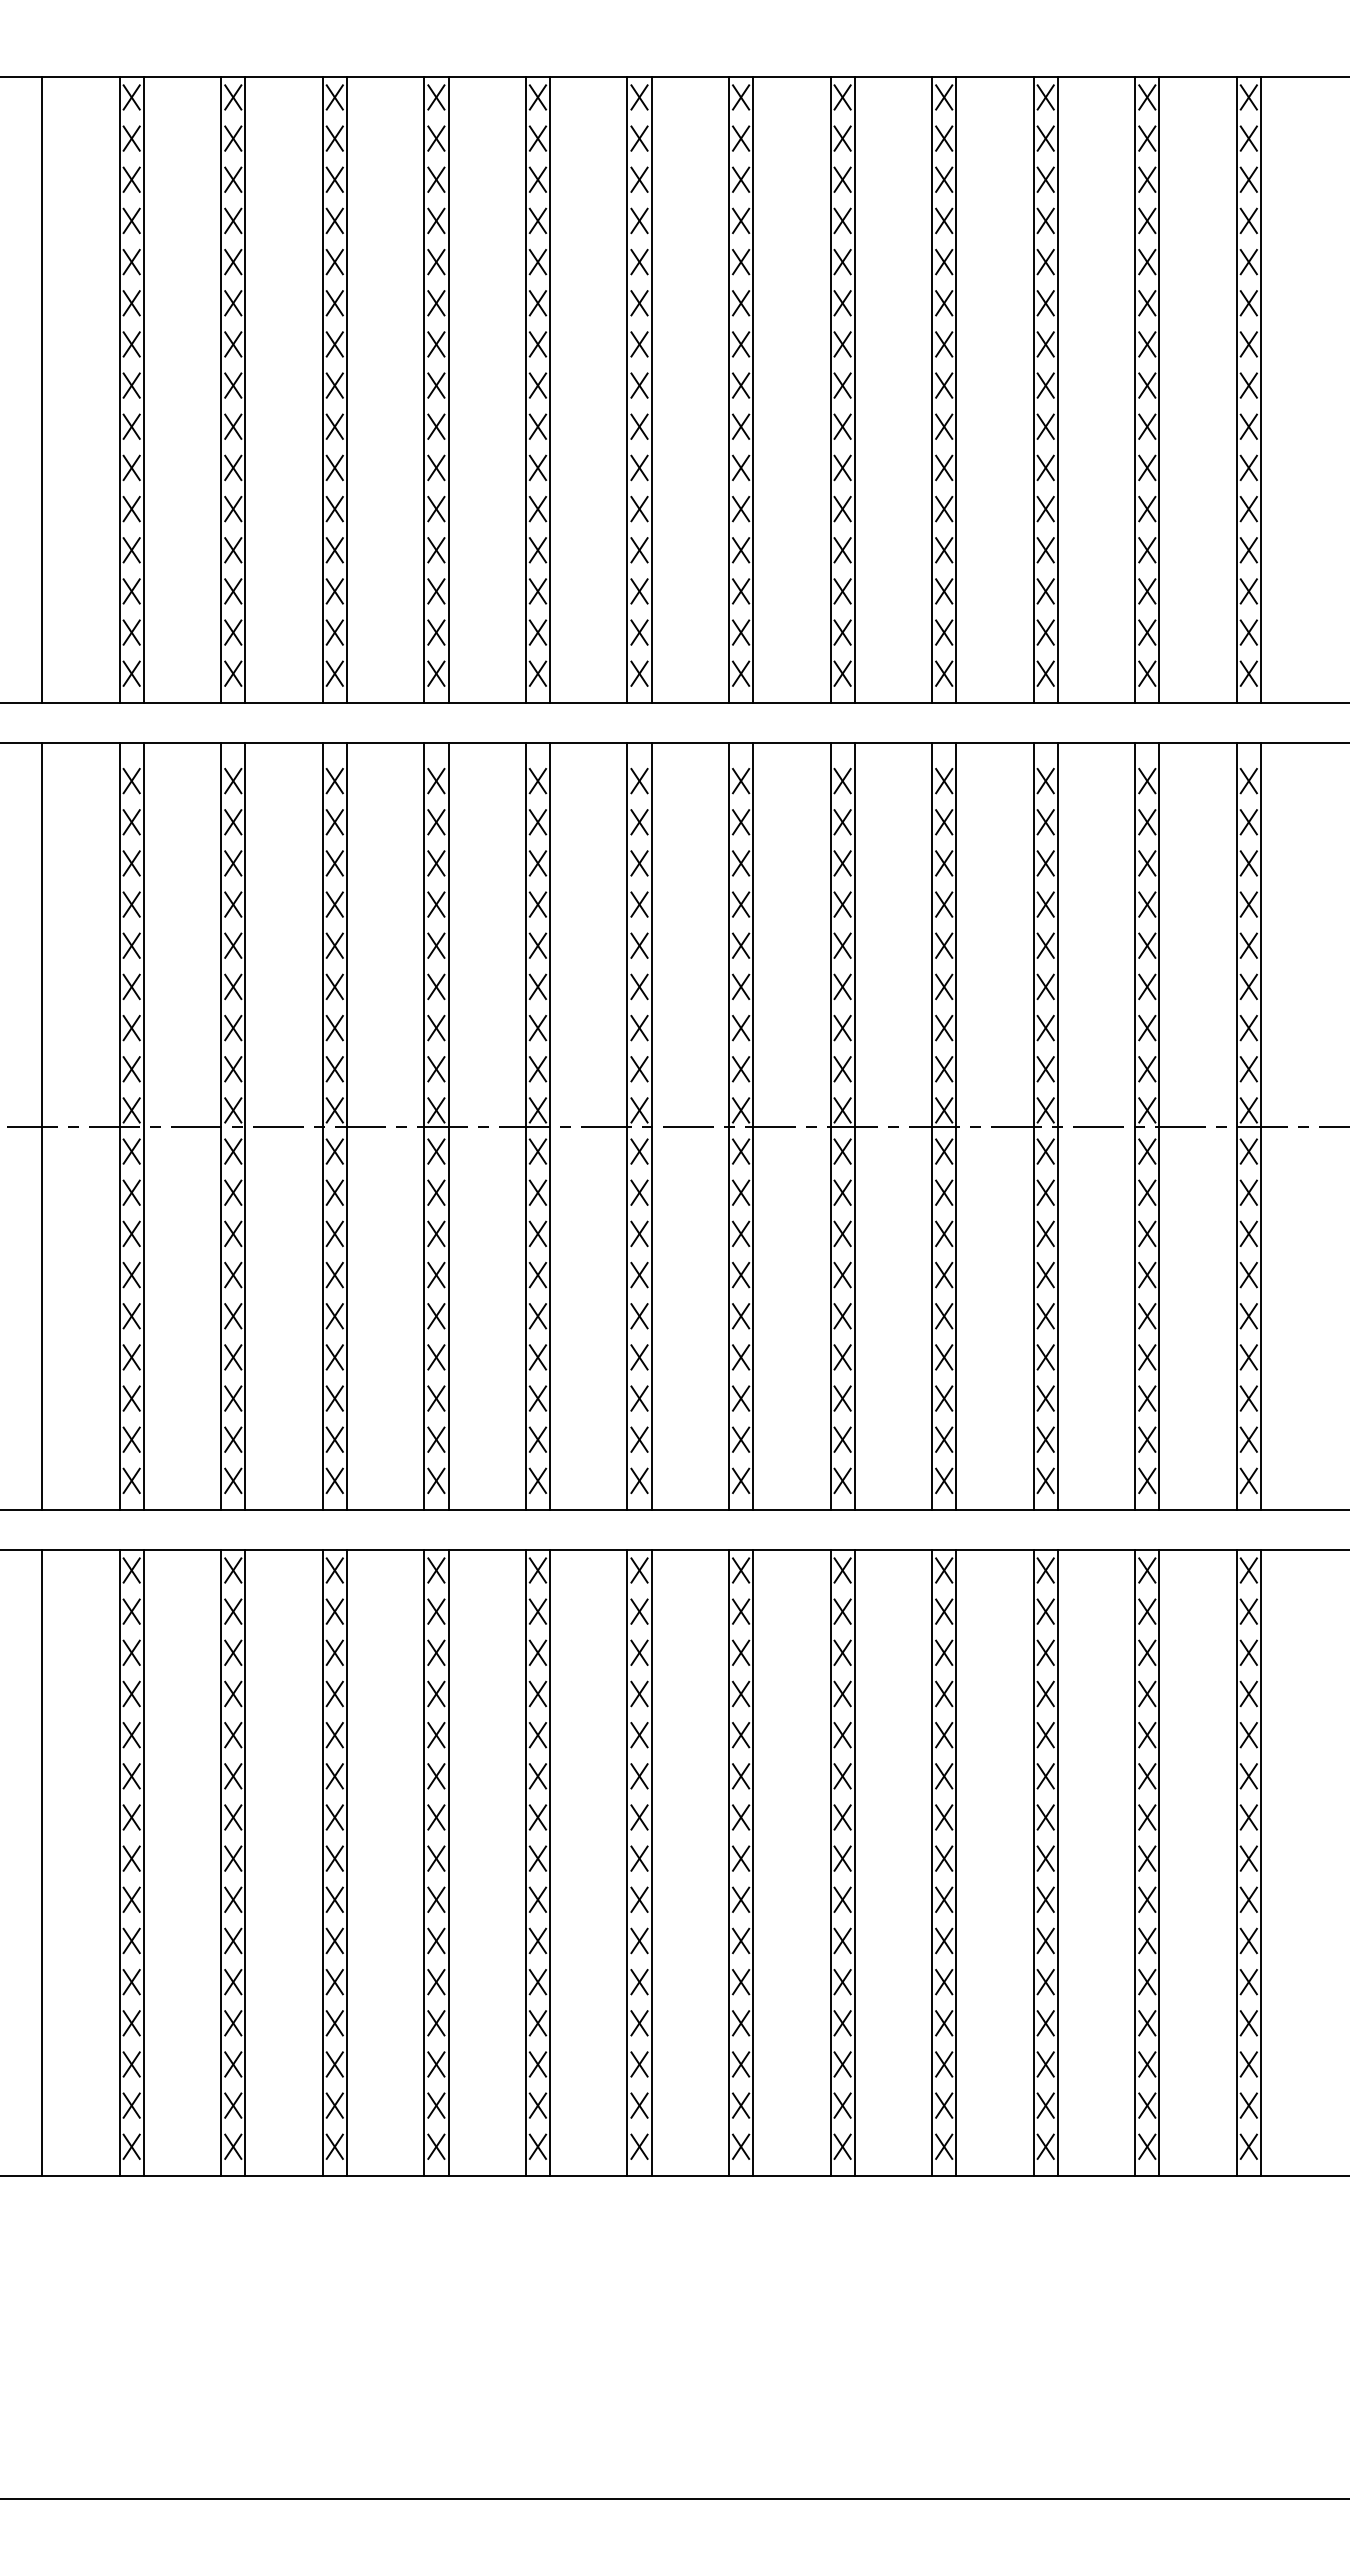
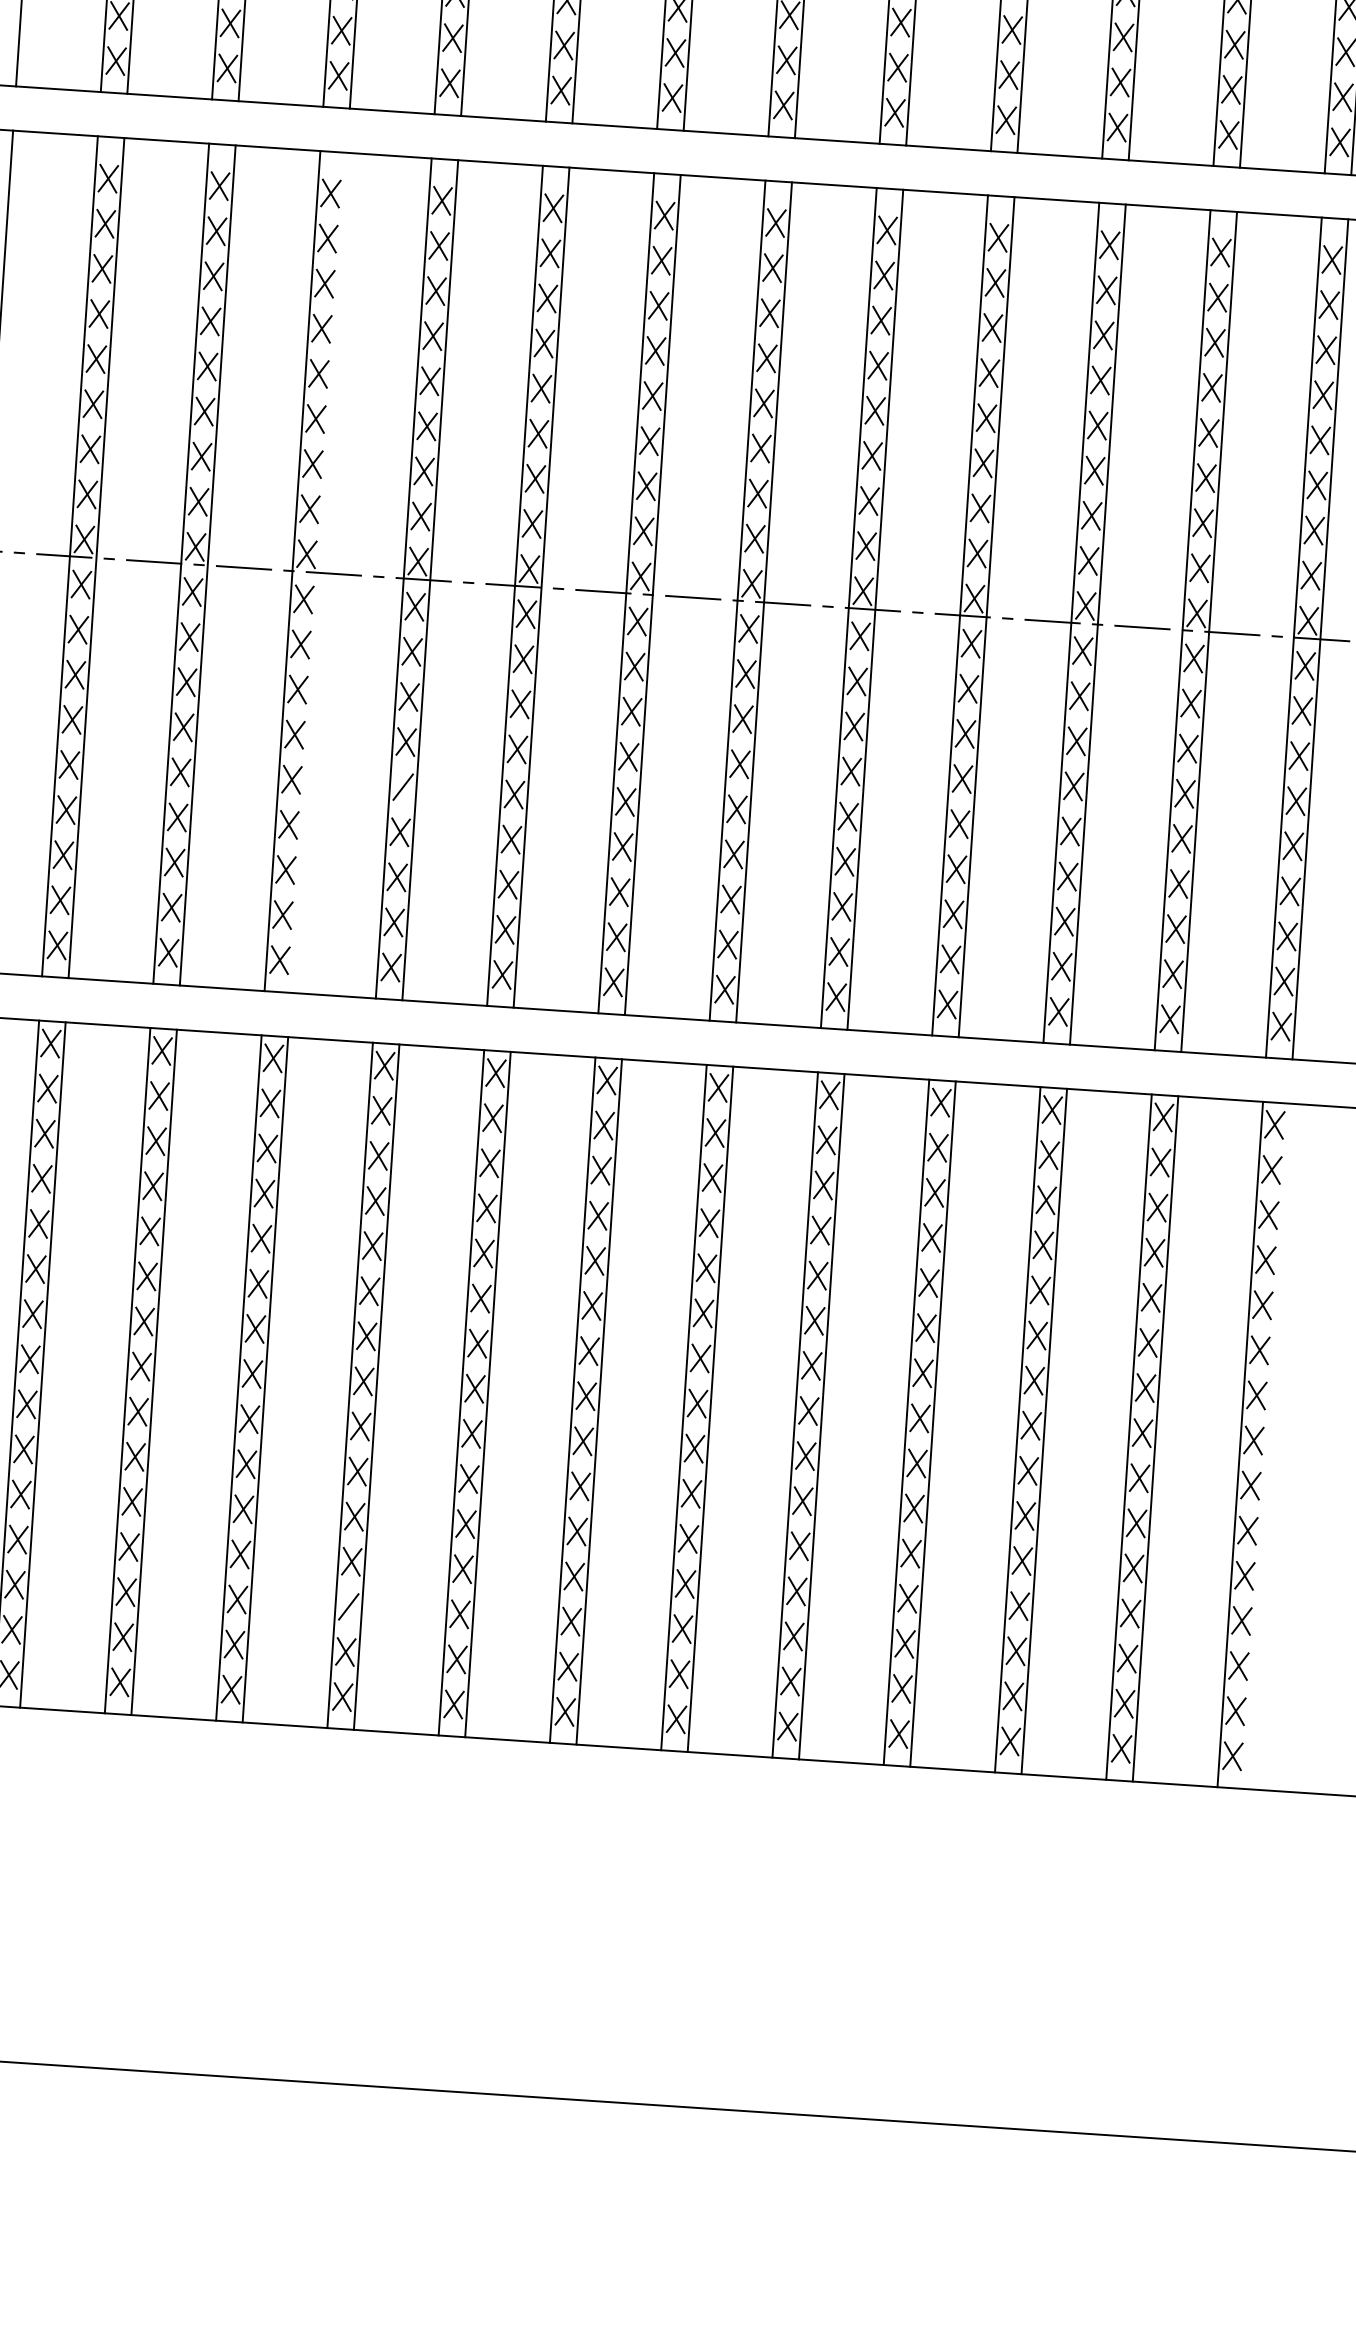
line: (346, 1126) -> (318, 572), removed
line: (436, 1316) -> (403, 787), removed
line: (1260, 1862) -> (1266, 1445), removed
line: (436, 2064) -> (348, 1606), removed

